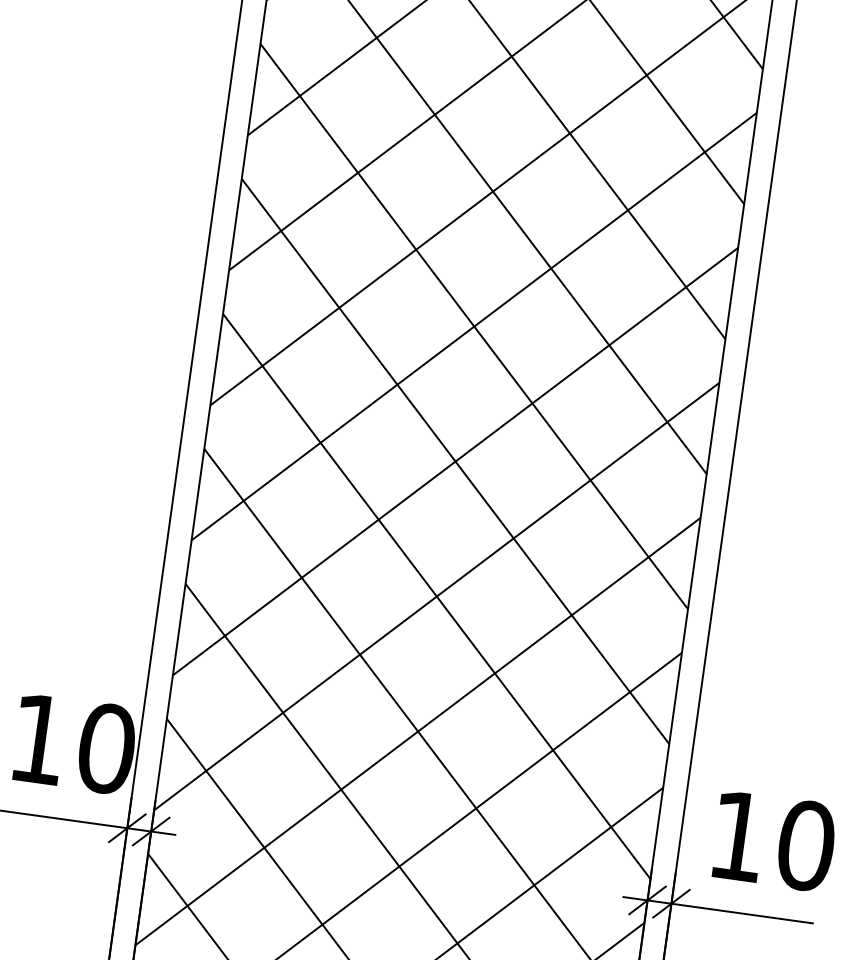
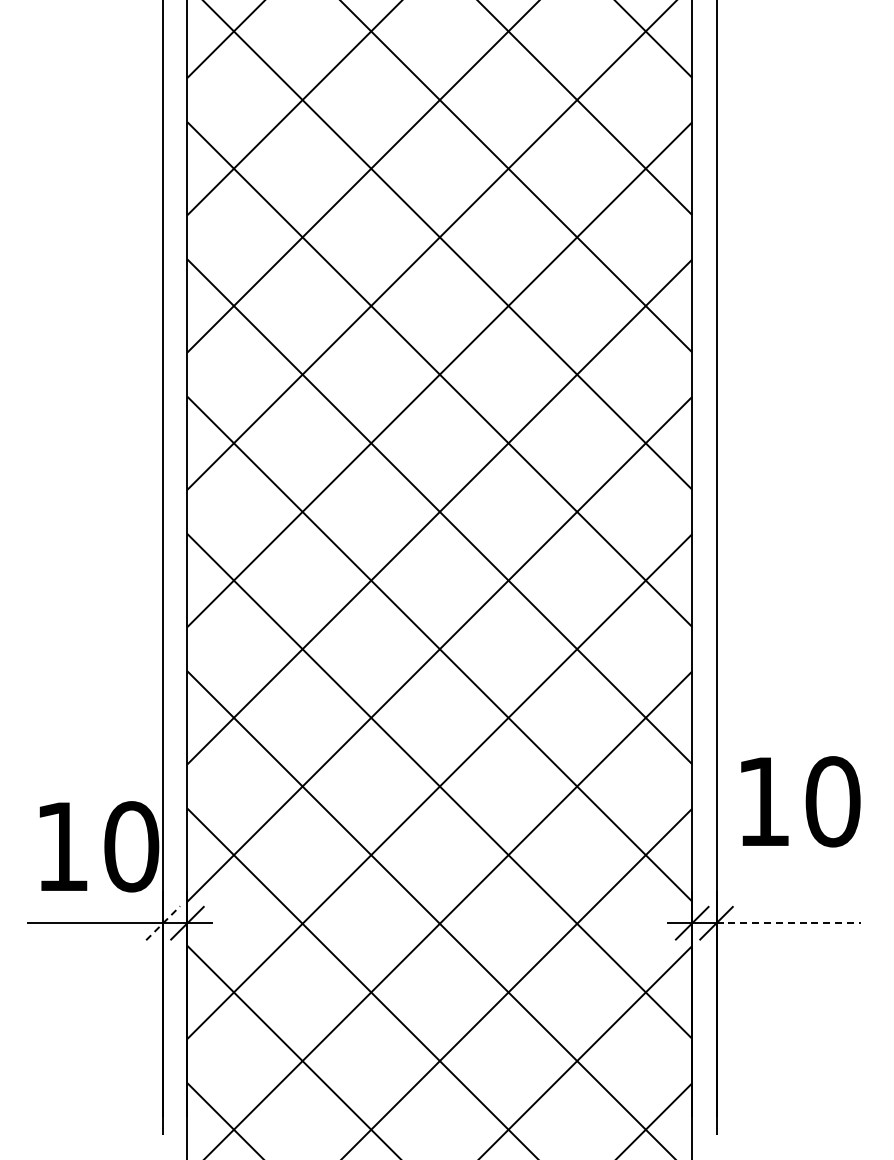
line: (127, 827) -> (163, 922), solid -> dashed
text: (774, 841) -> (800, 801), moved
line: (743, 913) -> (789, 923), solid -> dashed

